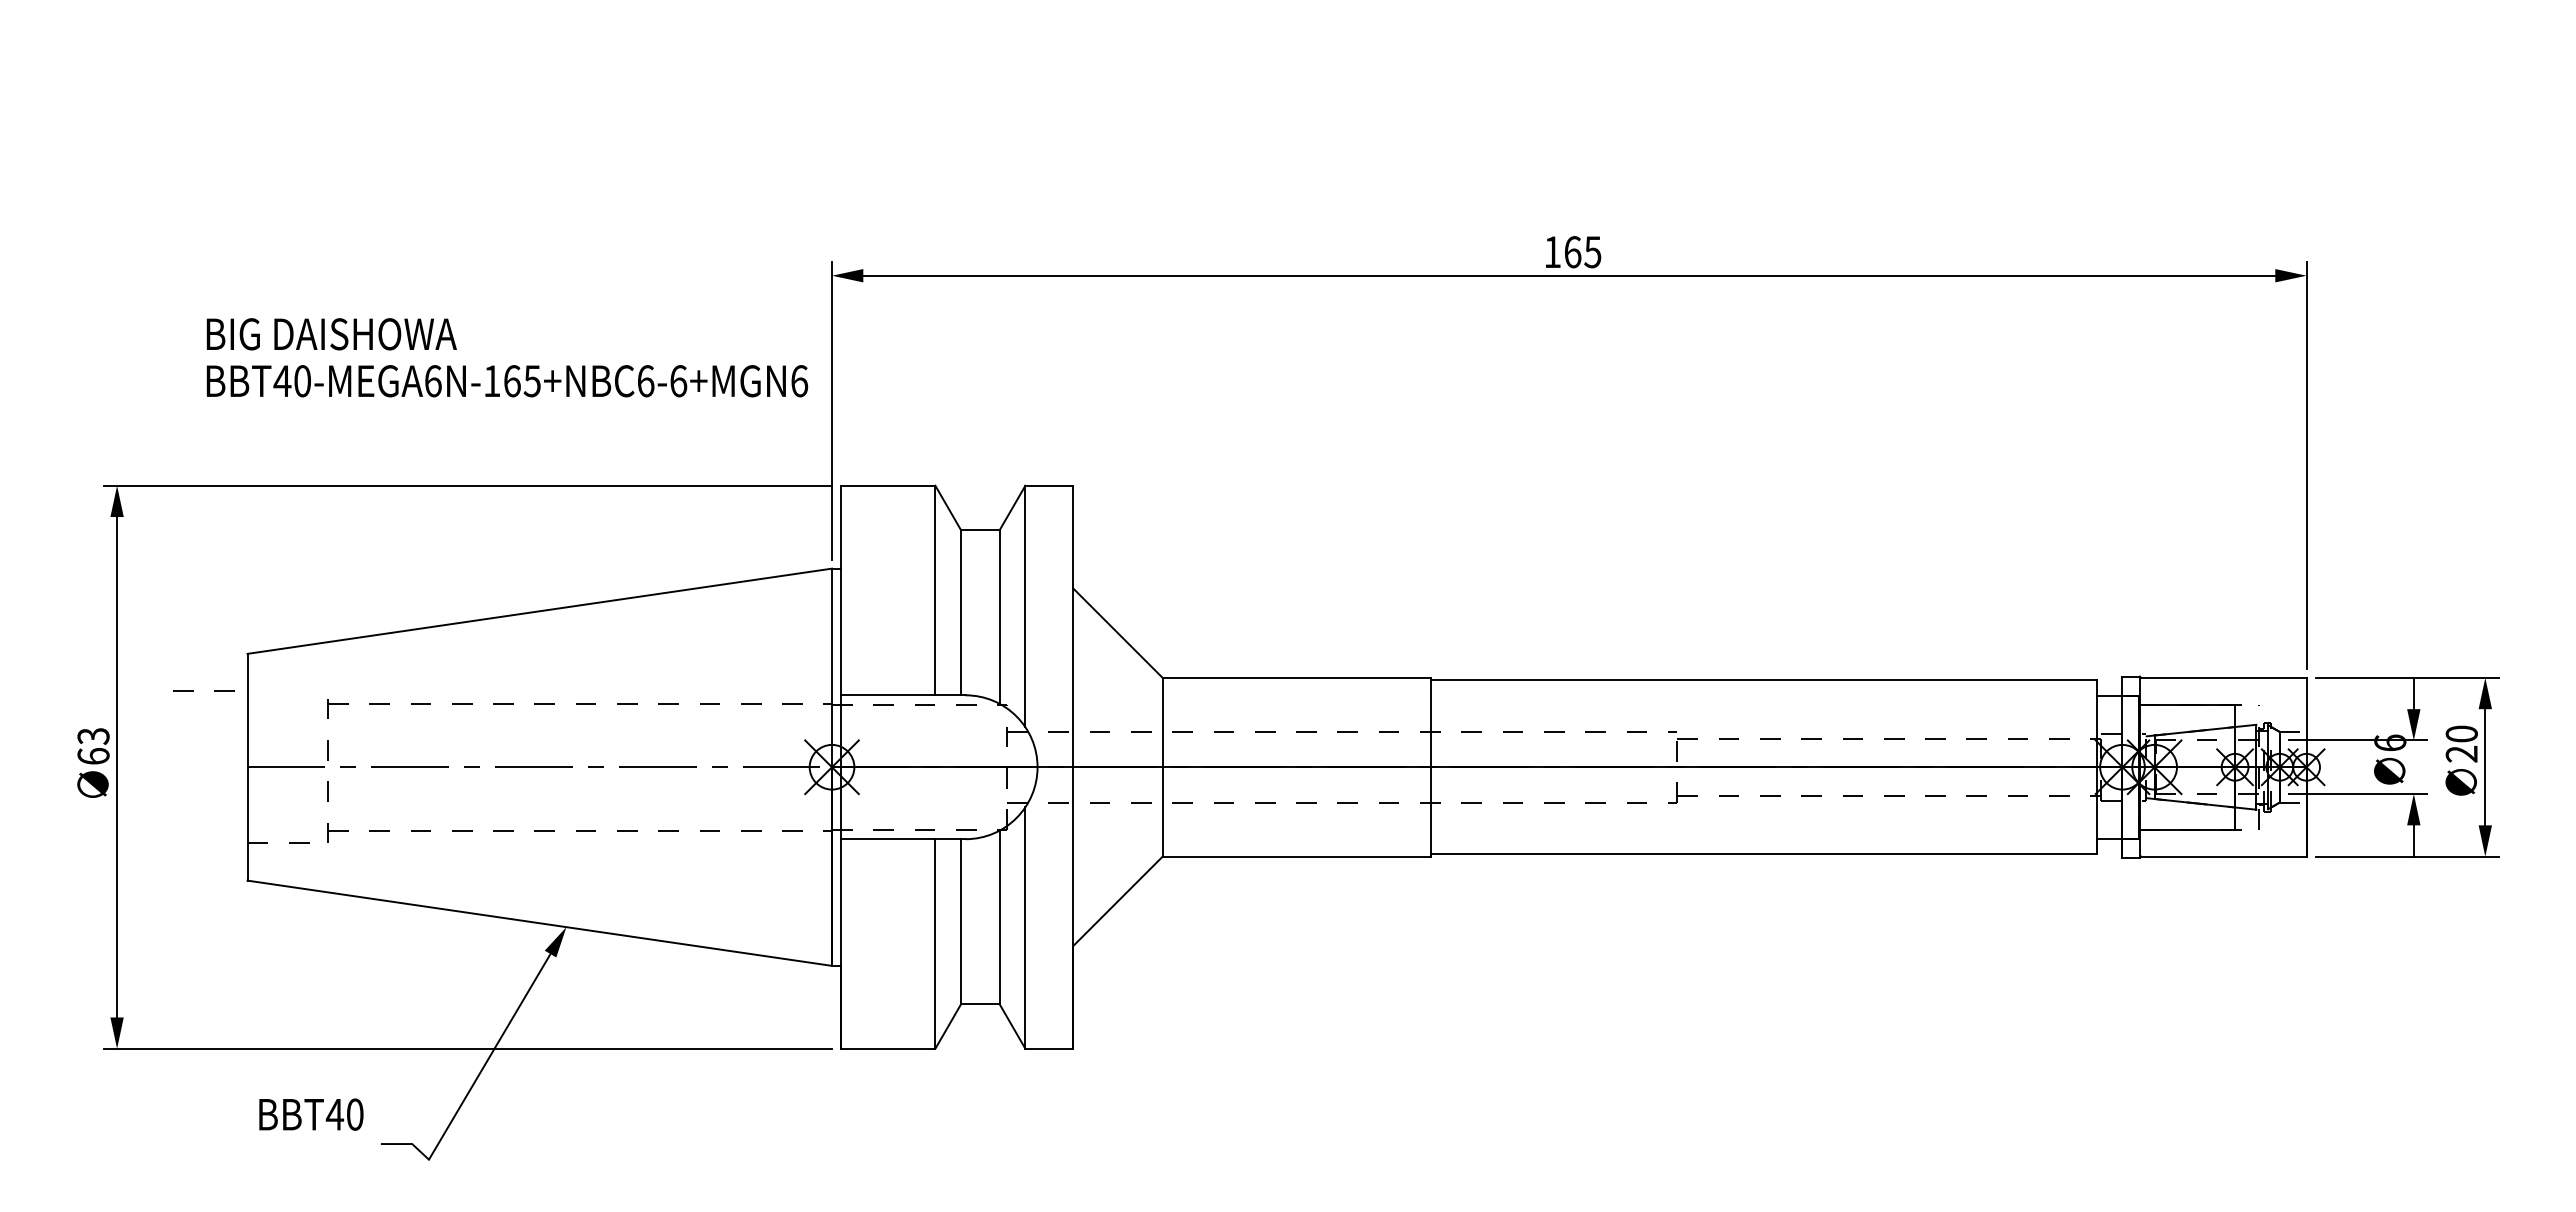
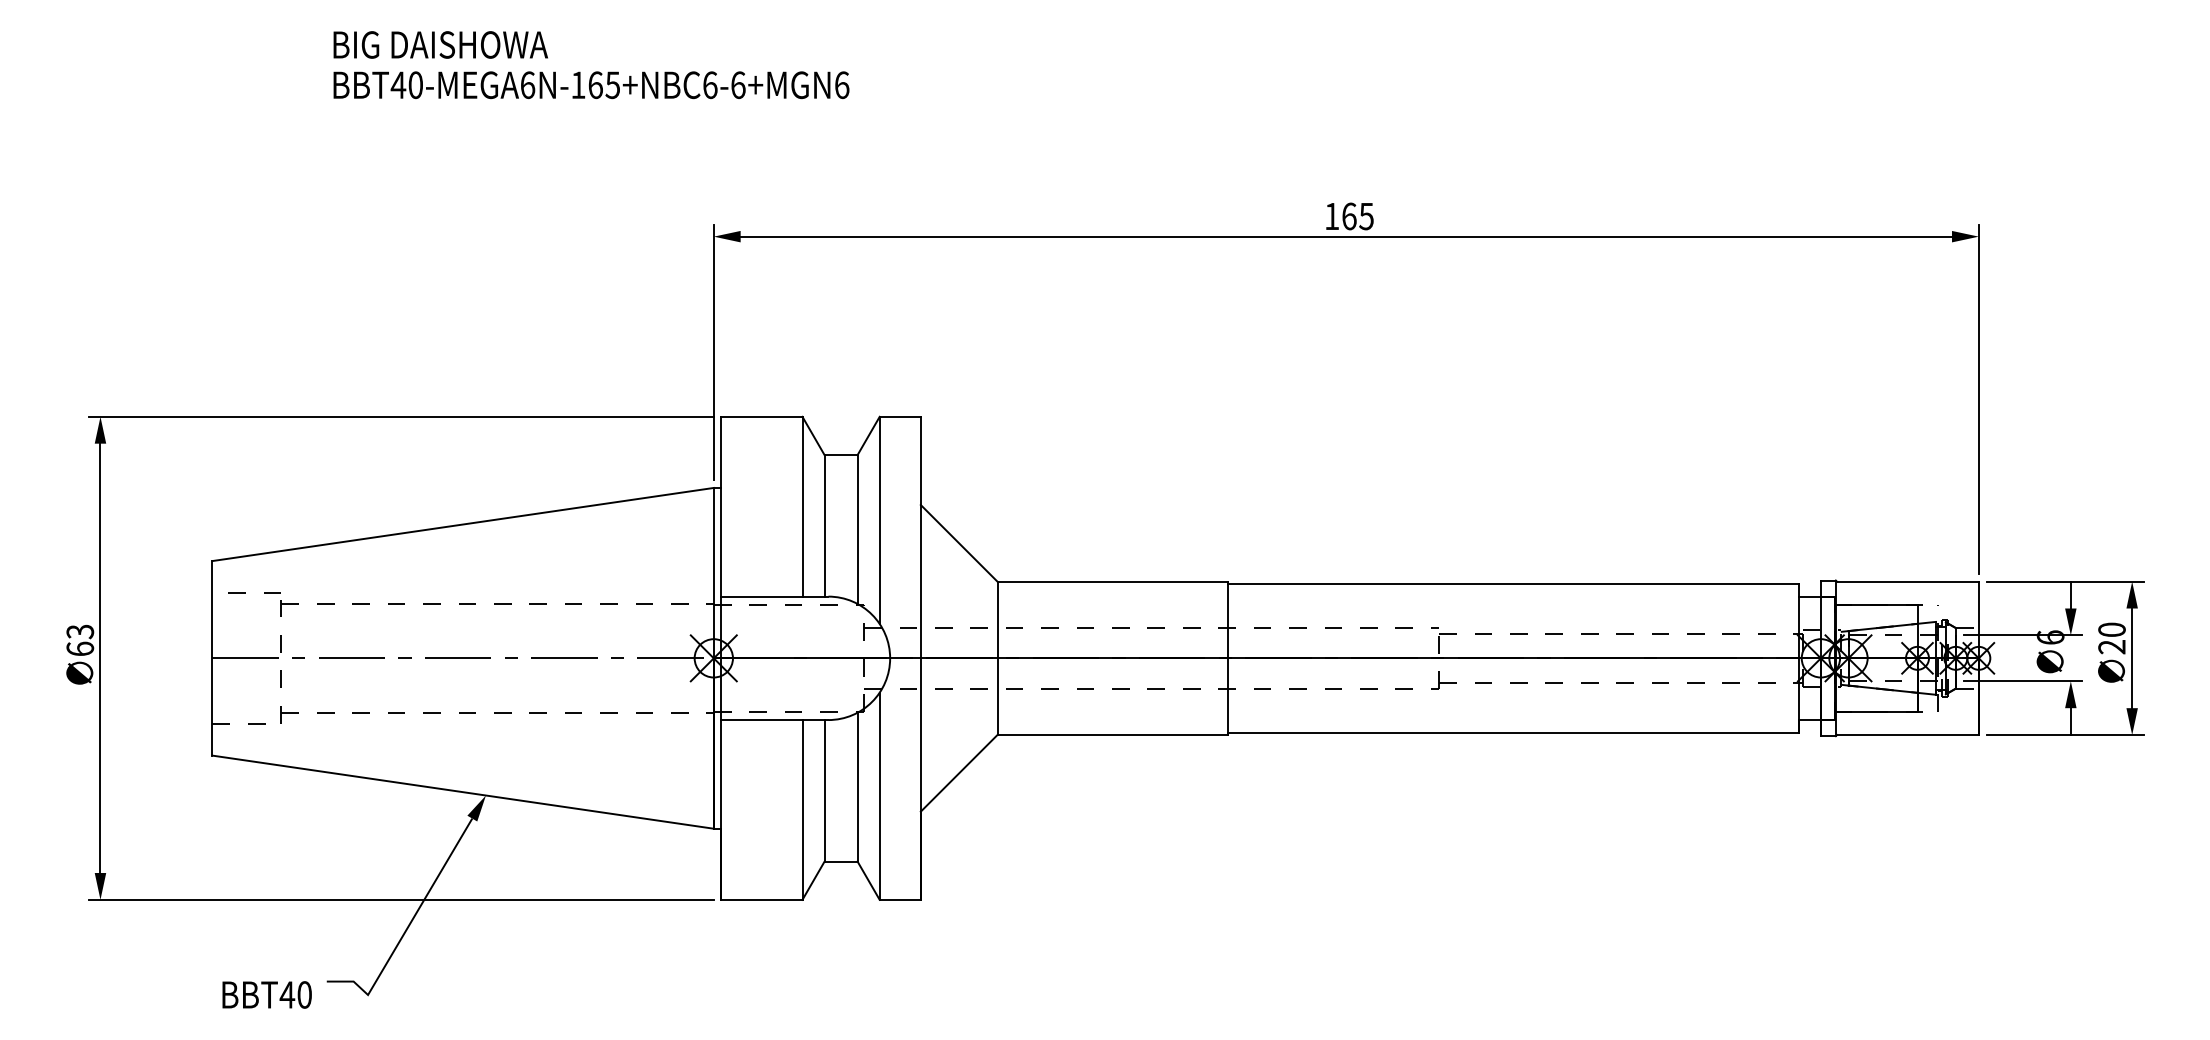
text: (507, 357) -> (591, 64), moved
line: (193, 690) -> (245, 592), moved
text: (311, 1114) -> (267, 994), moved

